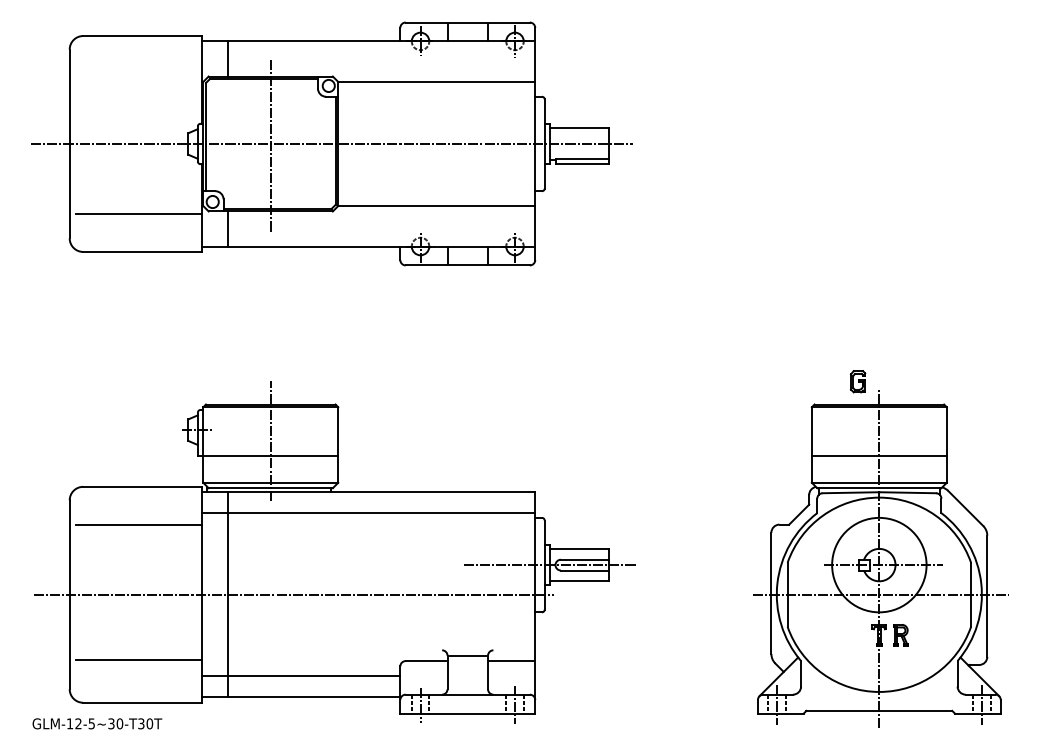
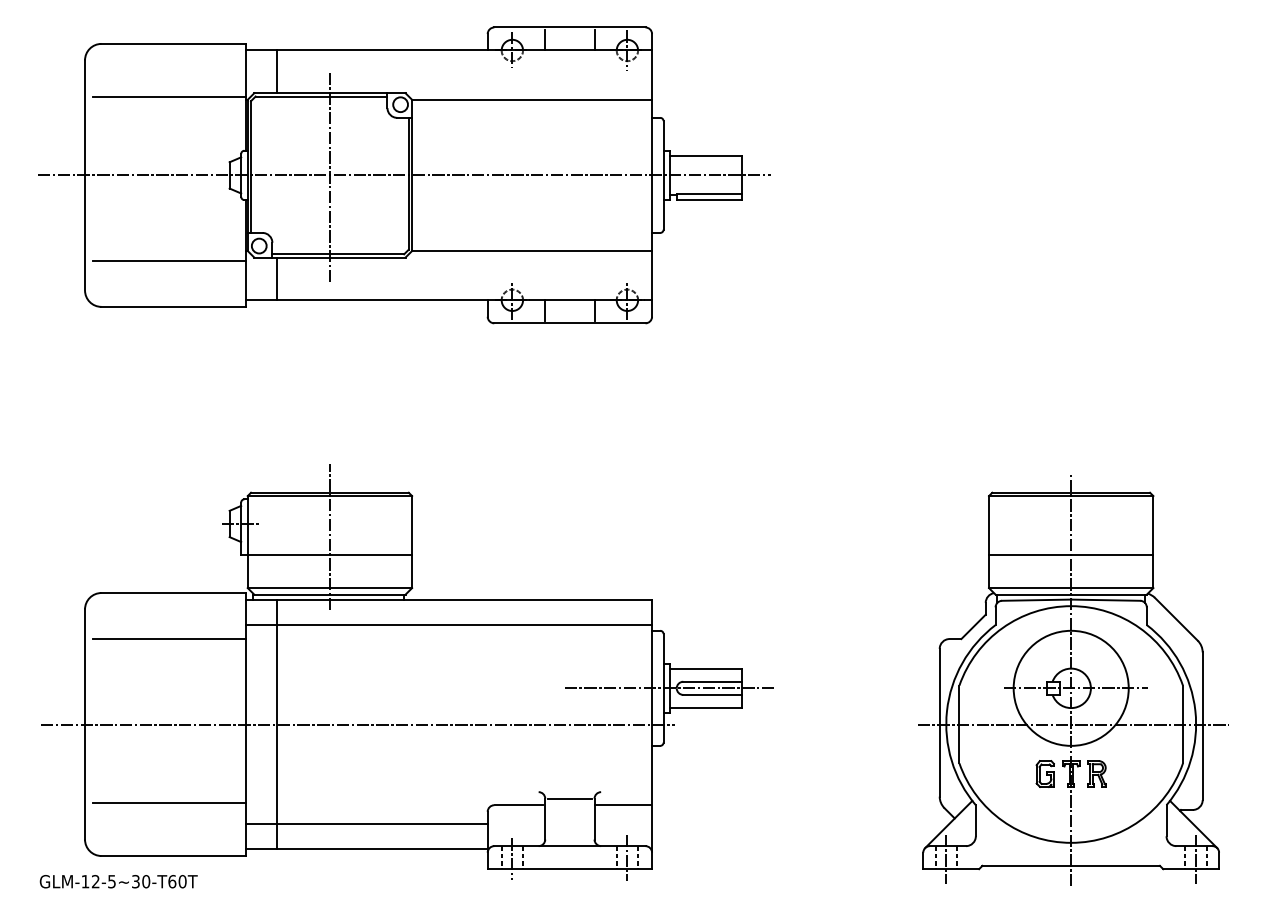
line: (139, 79) -> (169, 96), added
part: (857, 381) -> (1044, 773), moved
text: (141, 723) -> (172, 881), GLM-12-5~30-T30T -> GLM-12-5~30-T60T

